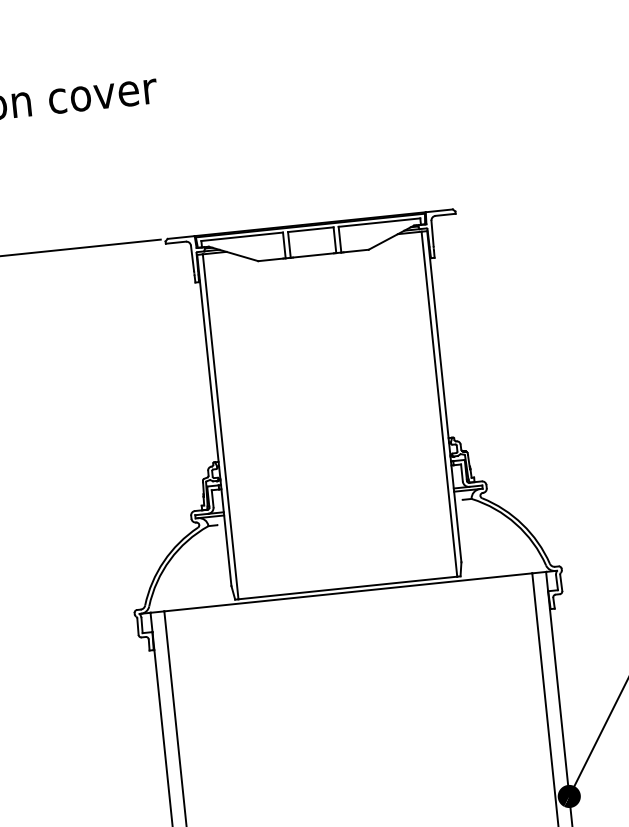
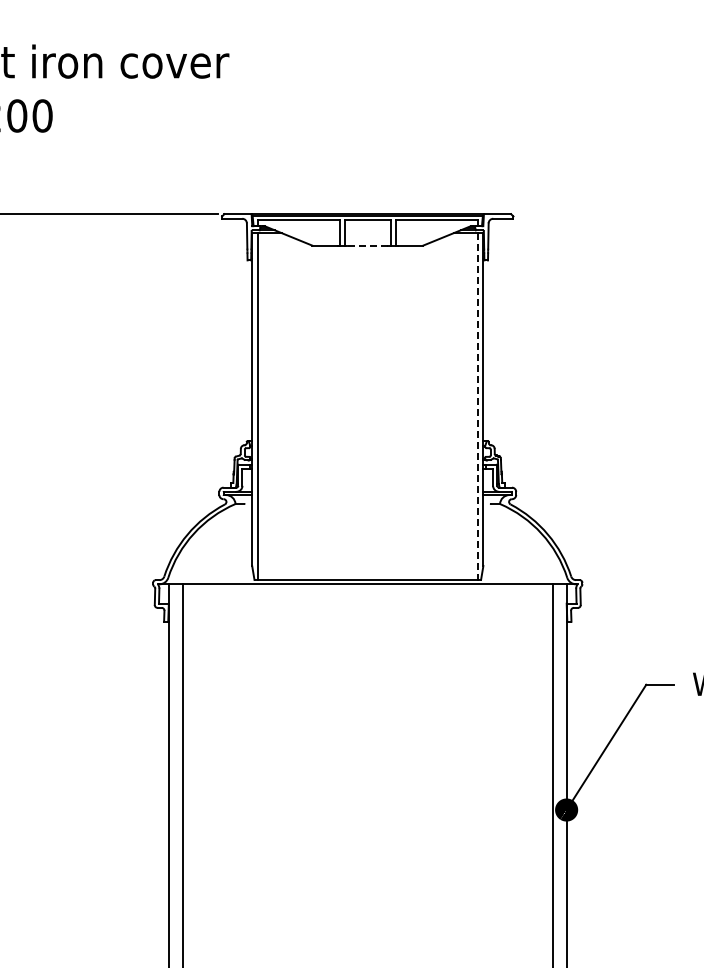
line: (313, 255) -> (367, 245), solid -> dashed
line: (439, 405) -> (477, 407), solid -> dashed

